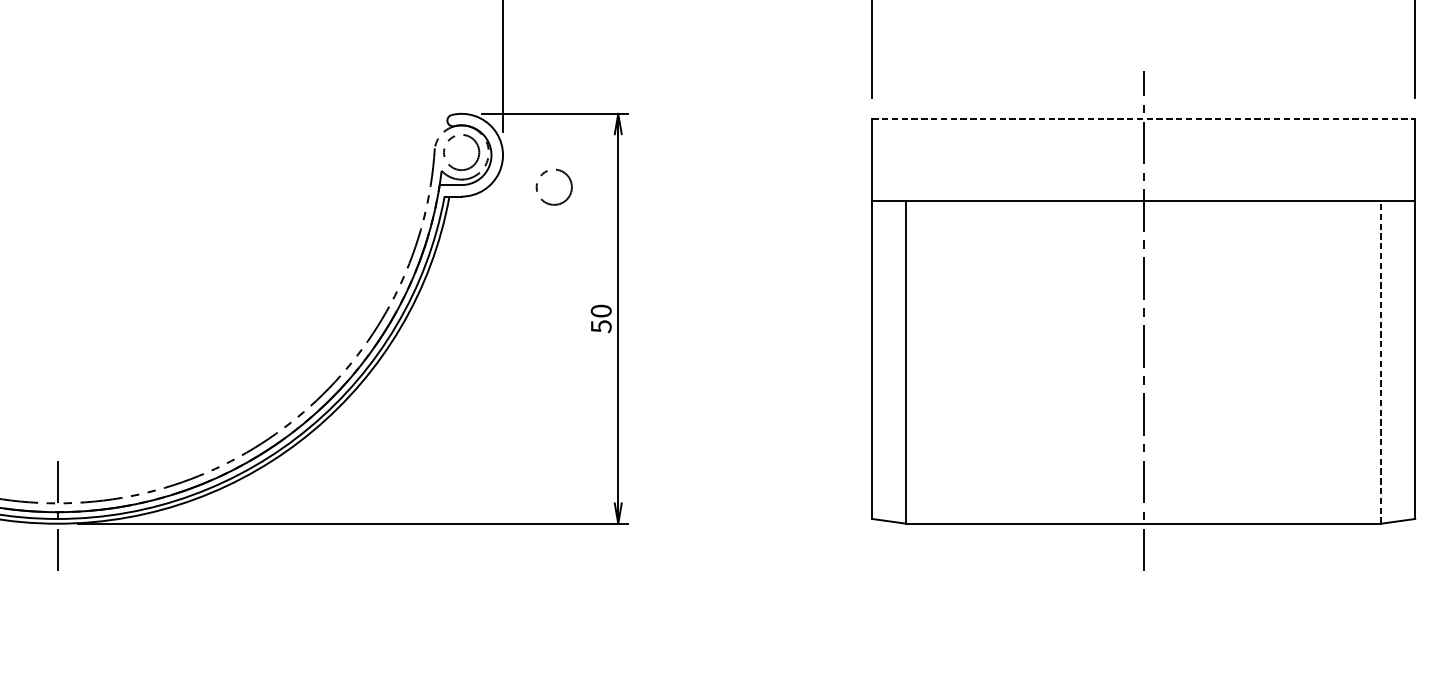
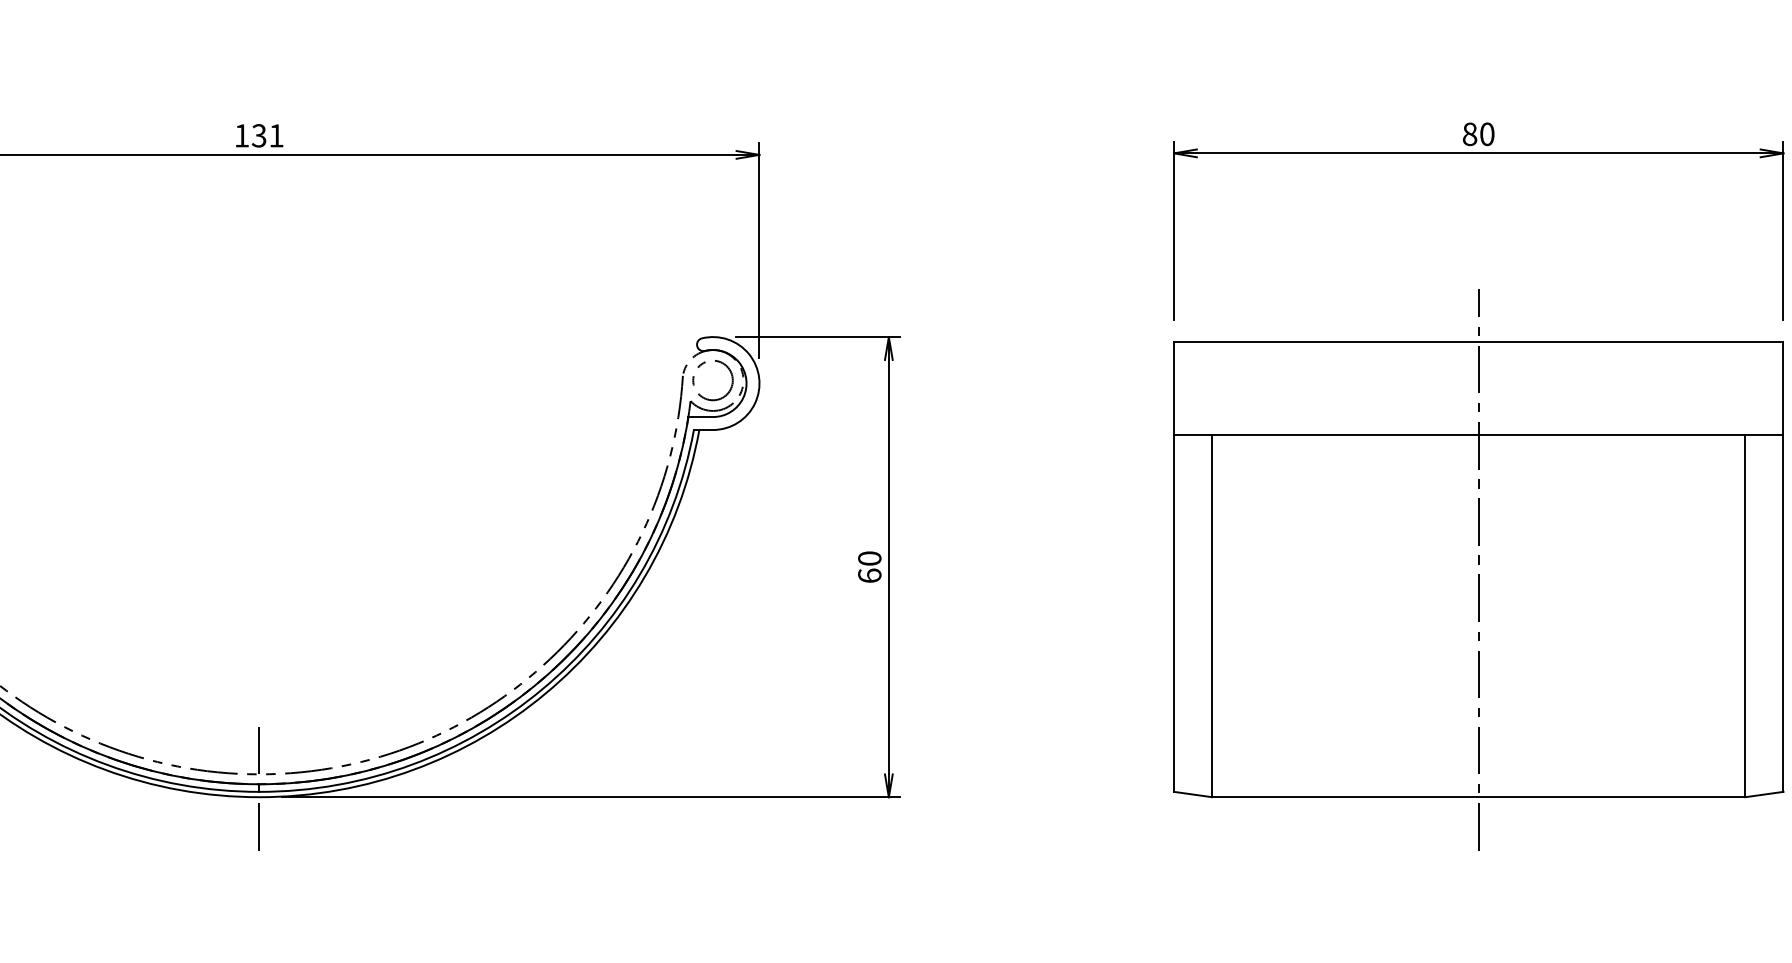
line: (1143, 118) -> (1478, 342), dashed -> solid
circle: (553, 187) -> (816, 419), removed
text: (601, 326) -> (869, 575), 50 -> 60
line: (1381, 362) -> (1745, 616), dashed -> solid

